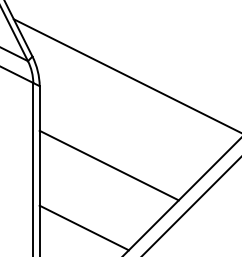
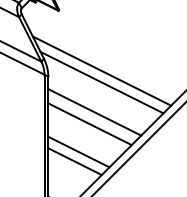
line: (128, 95) -> (101, 82), added
line: (116, 145) -> (94, 112), added
line: (89, 211) -> (78, 151), added

